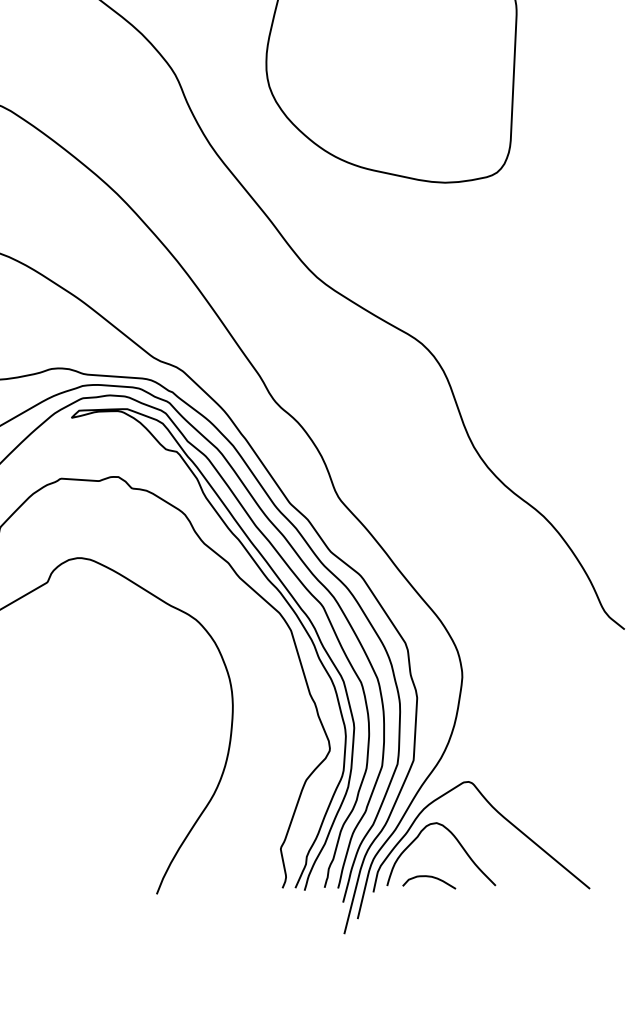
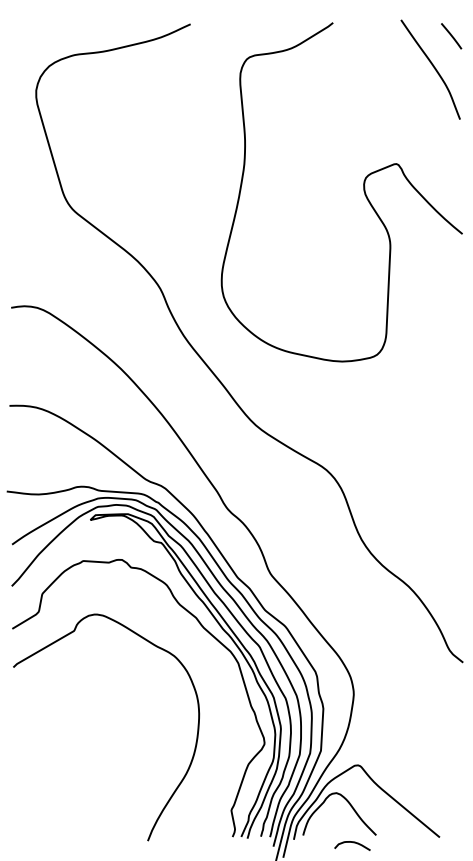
curve: (430, 878) -> (353, 843), moved

